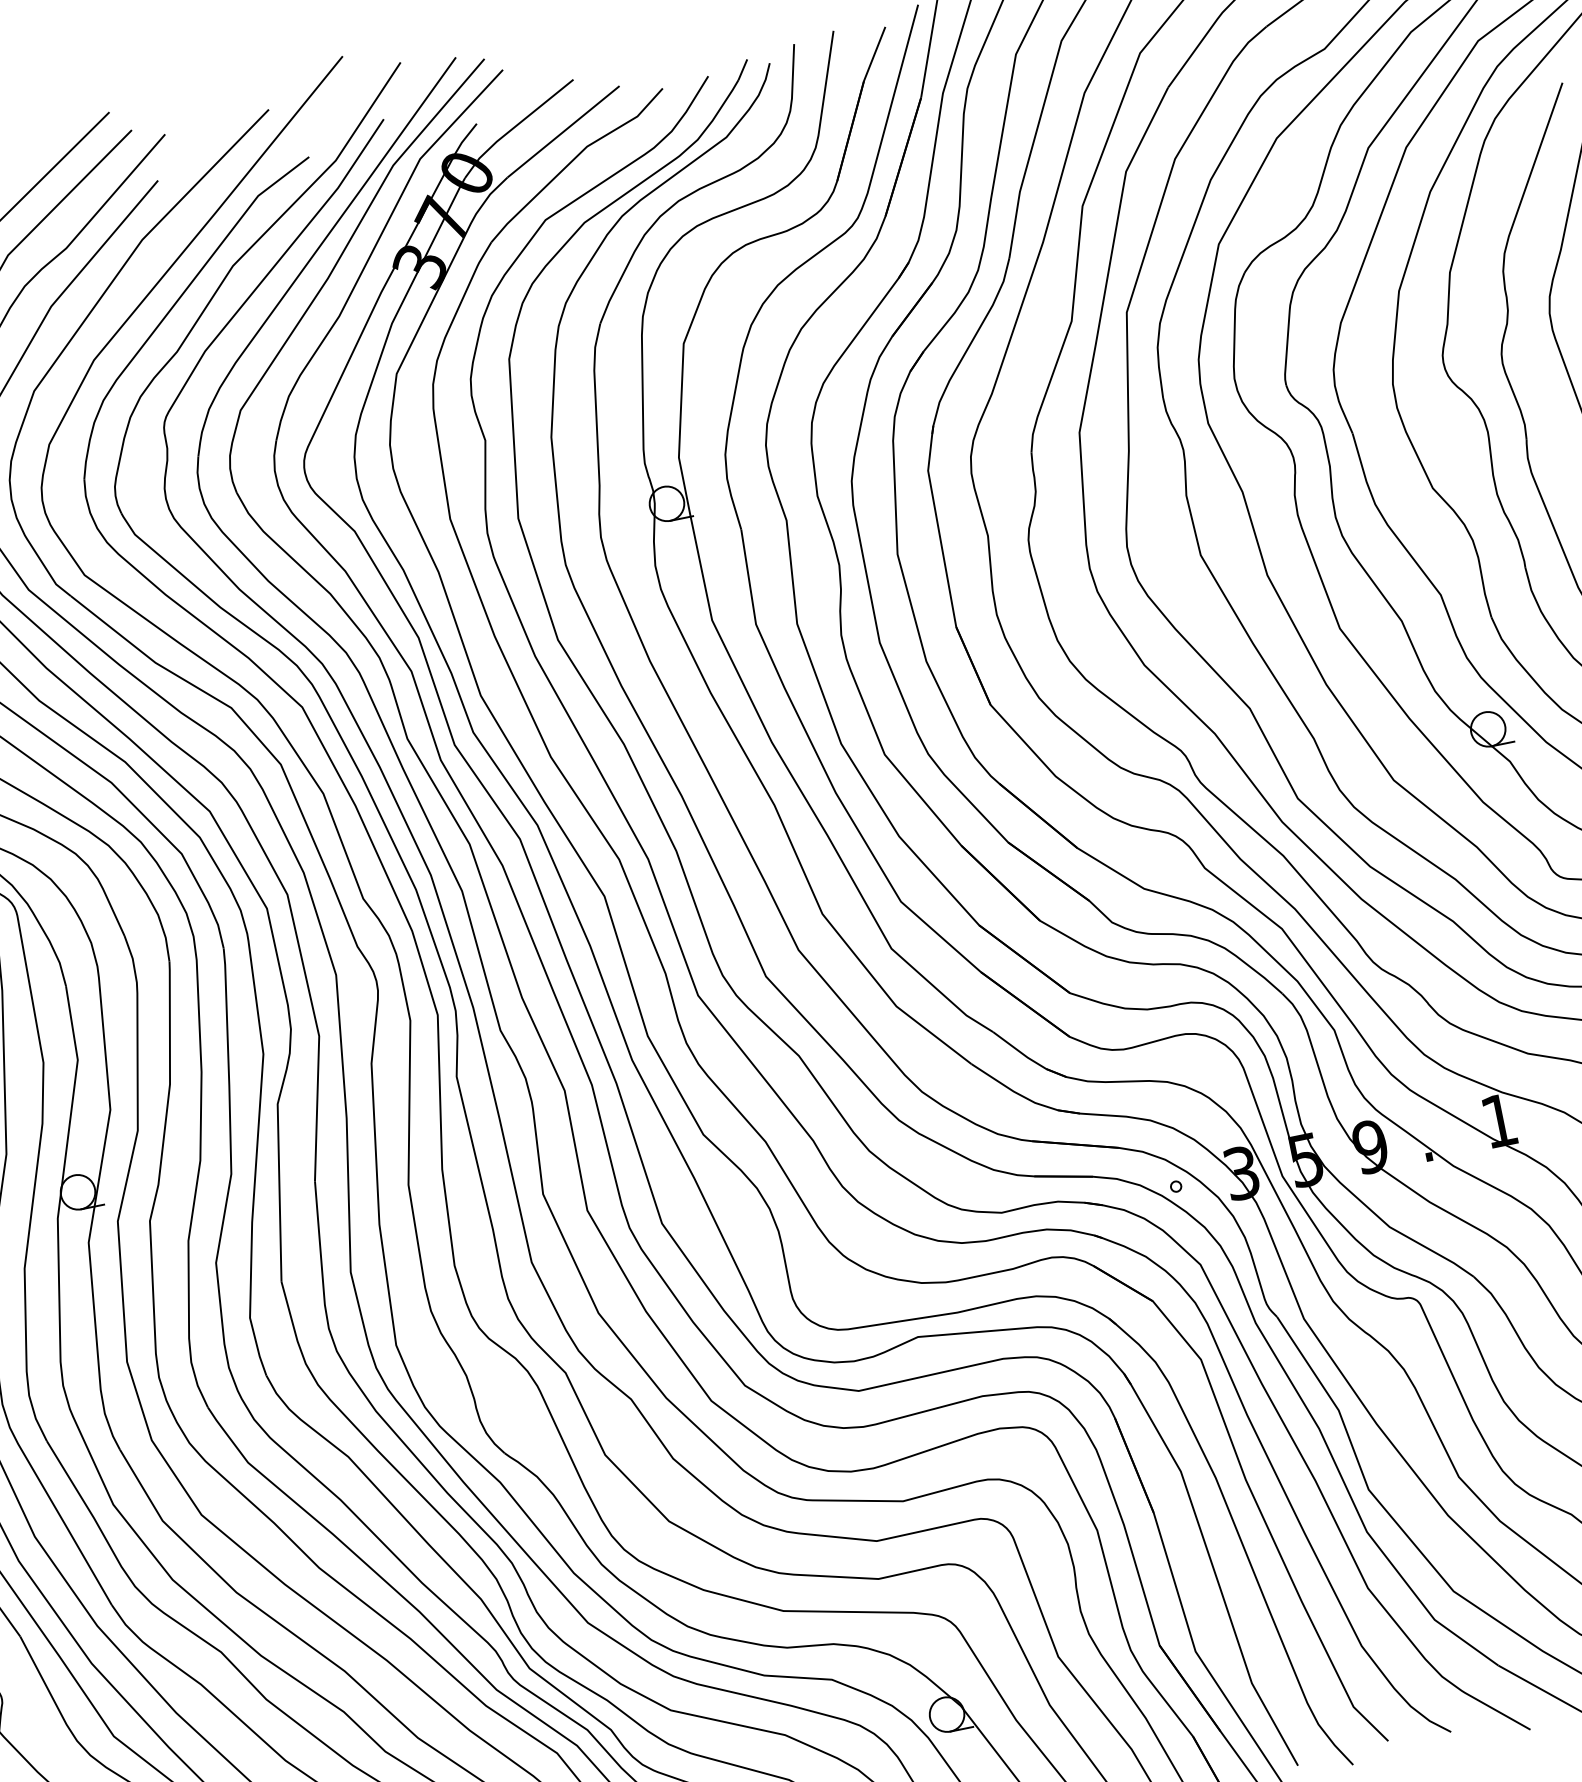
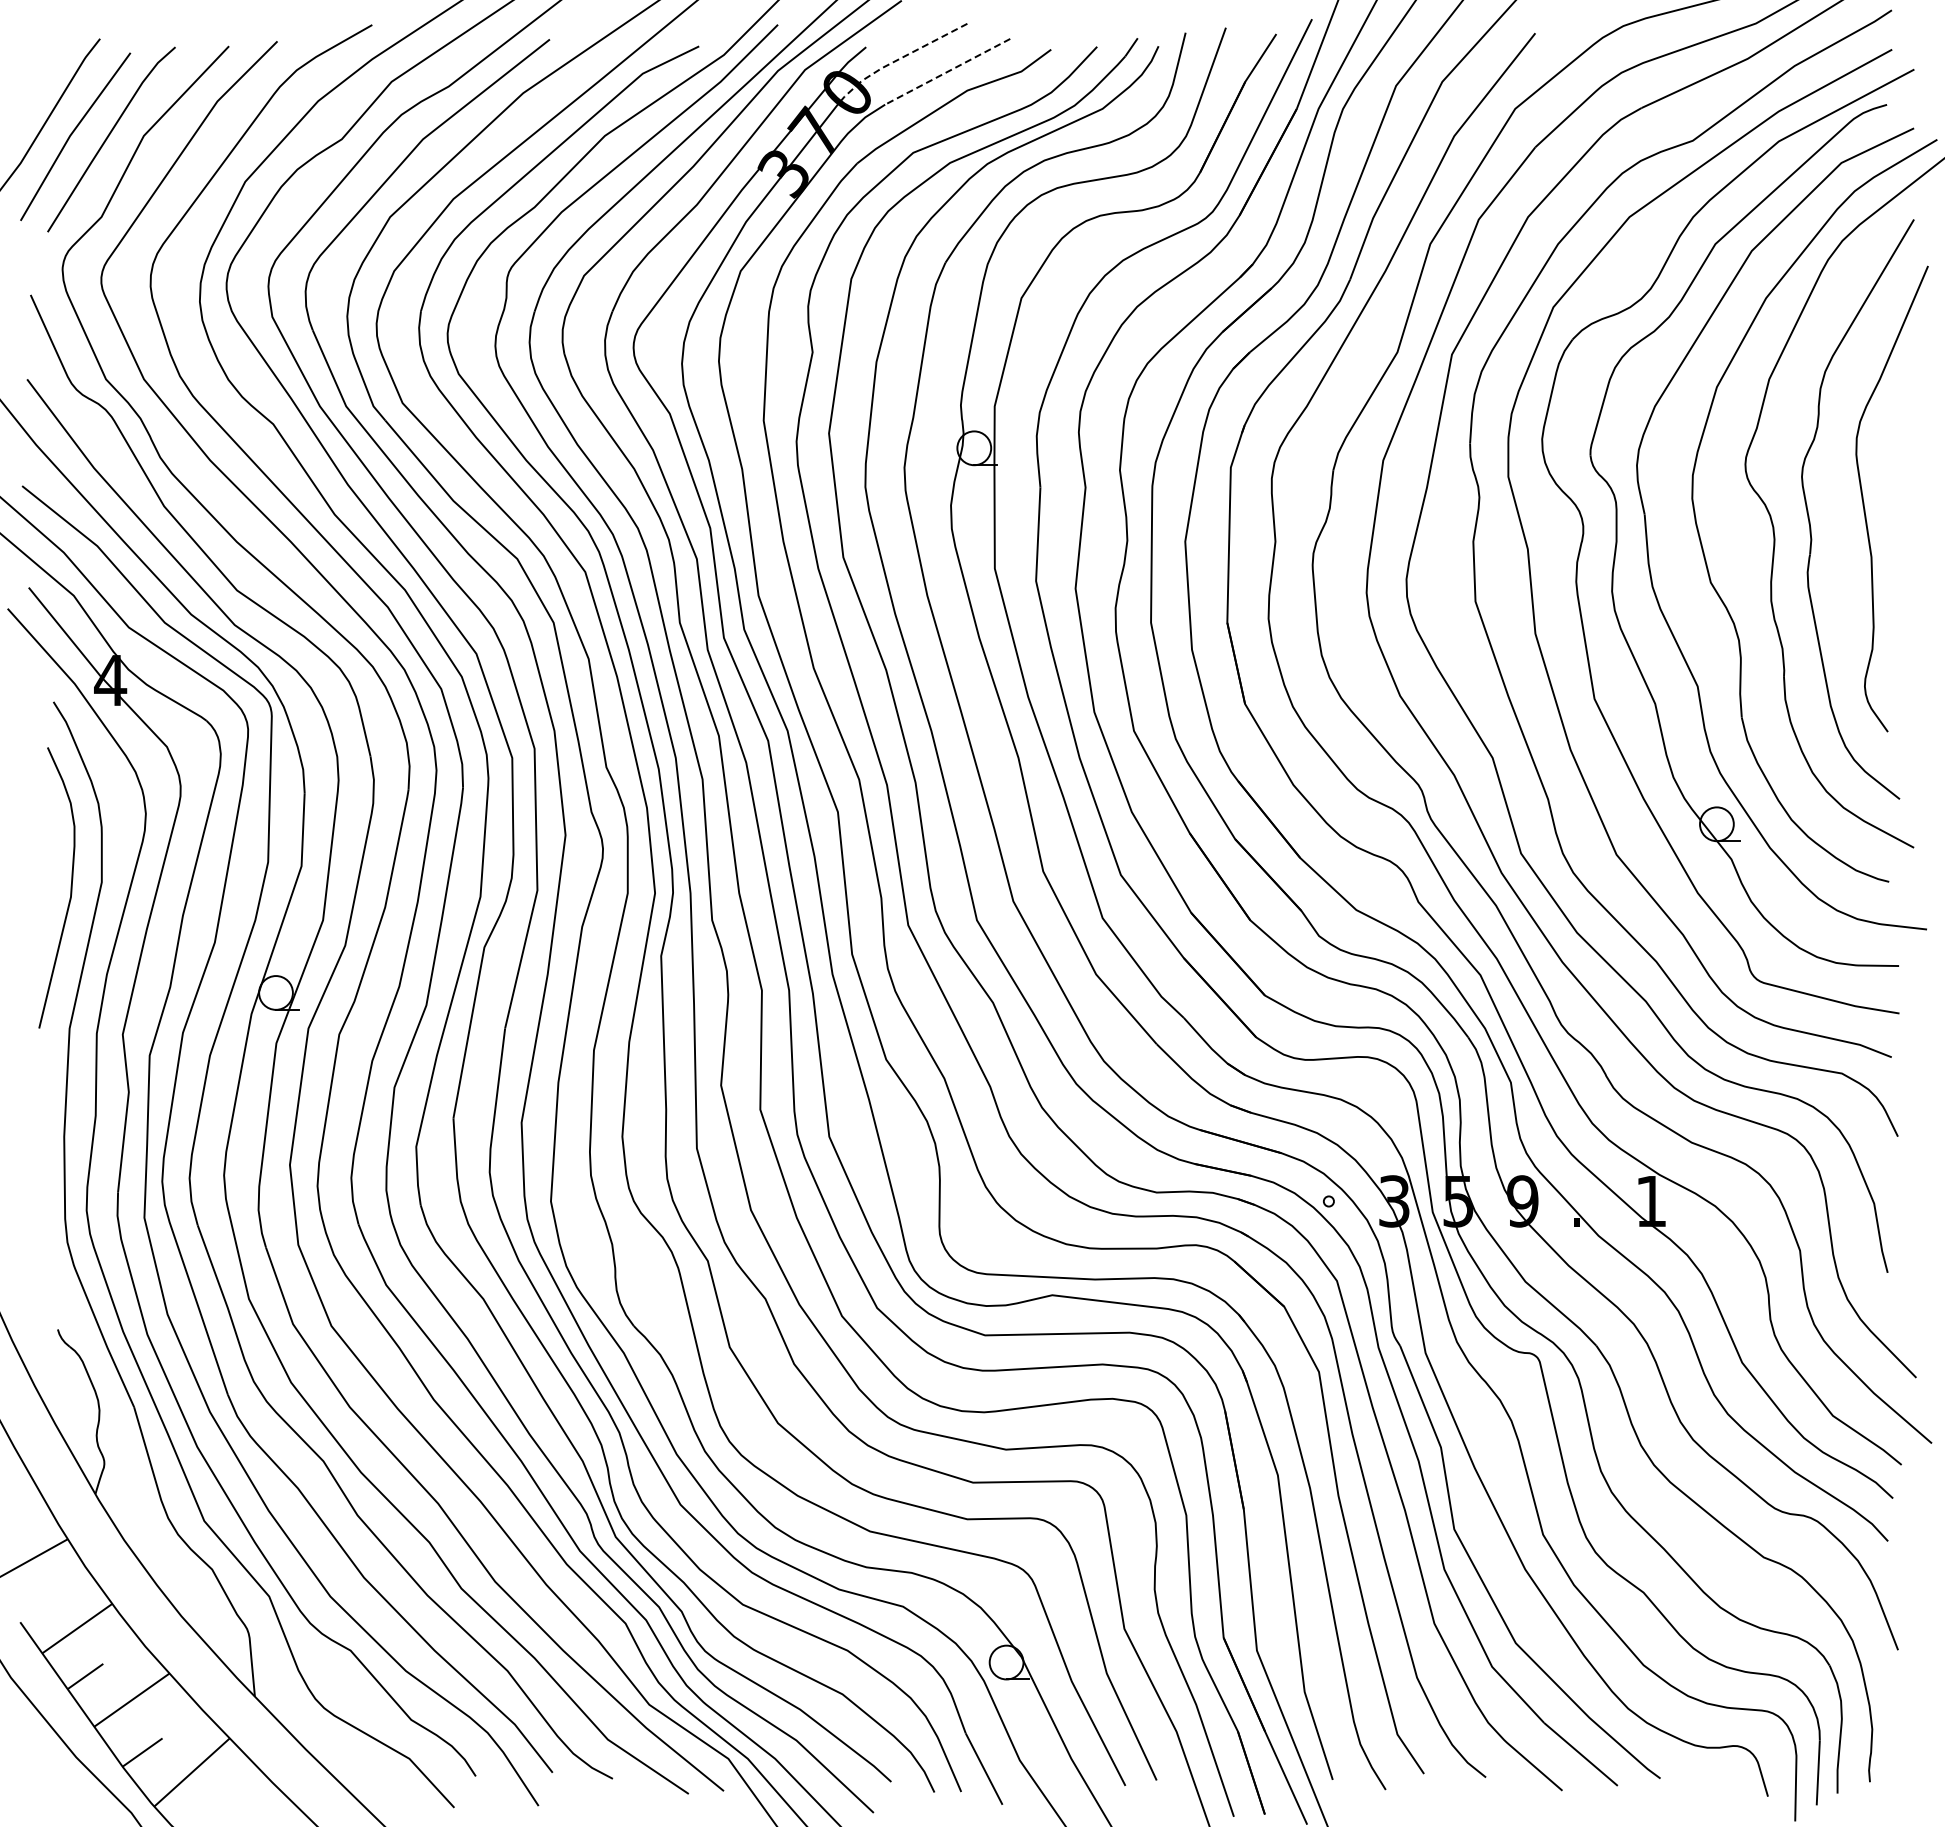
line: (515, 126) -> (902, 57), solid -> dashed
line: (563, 131) -> (947, 71), solid -> dashed

